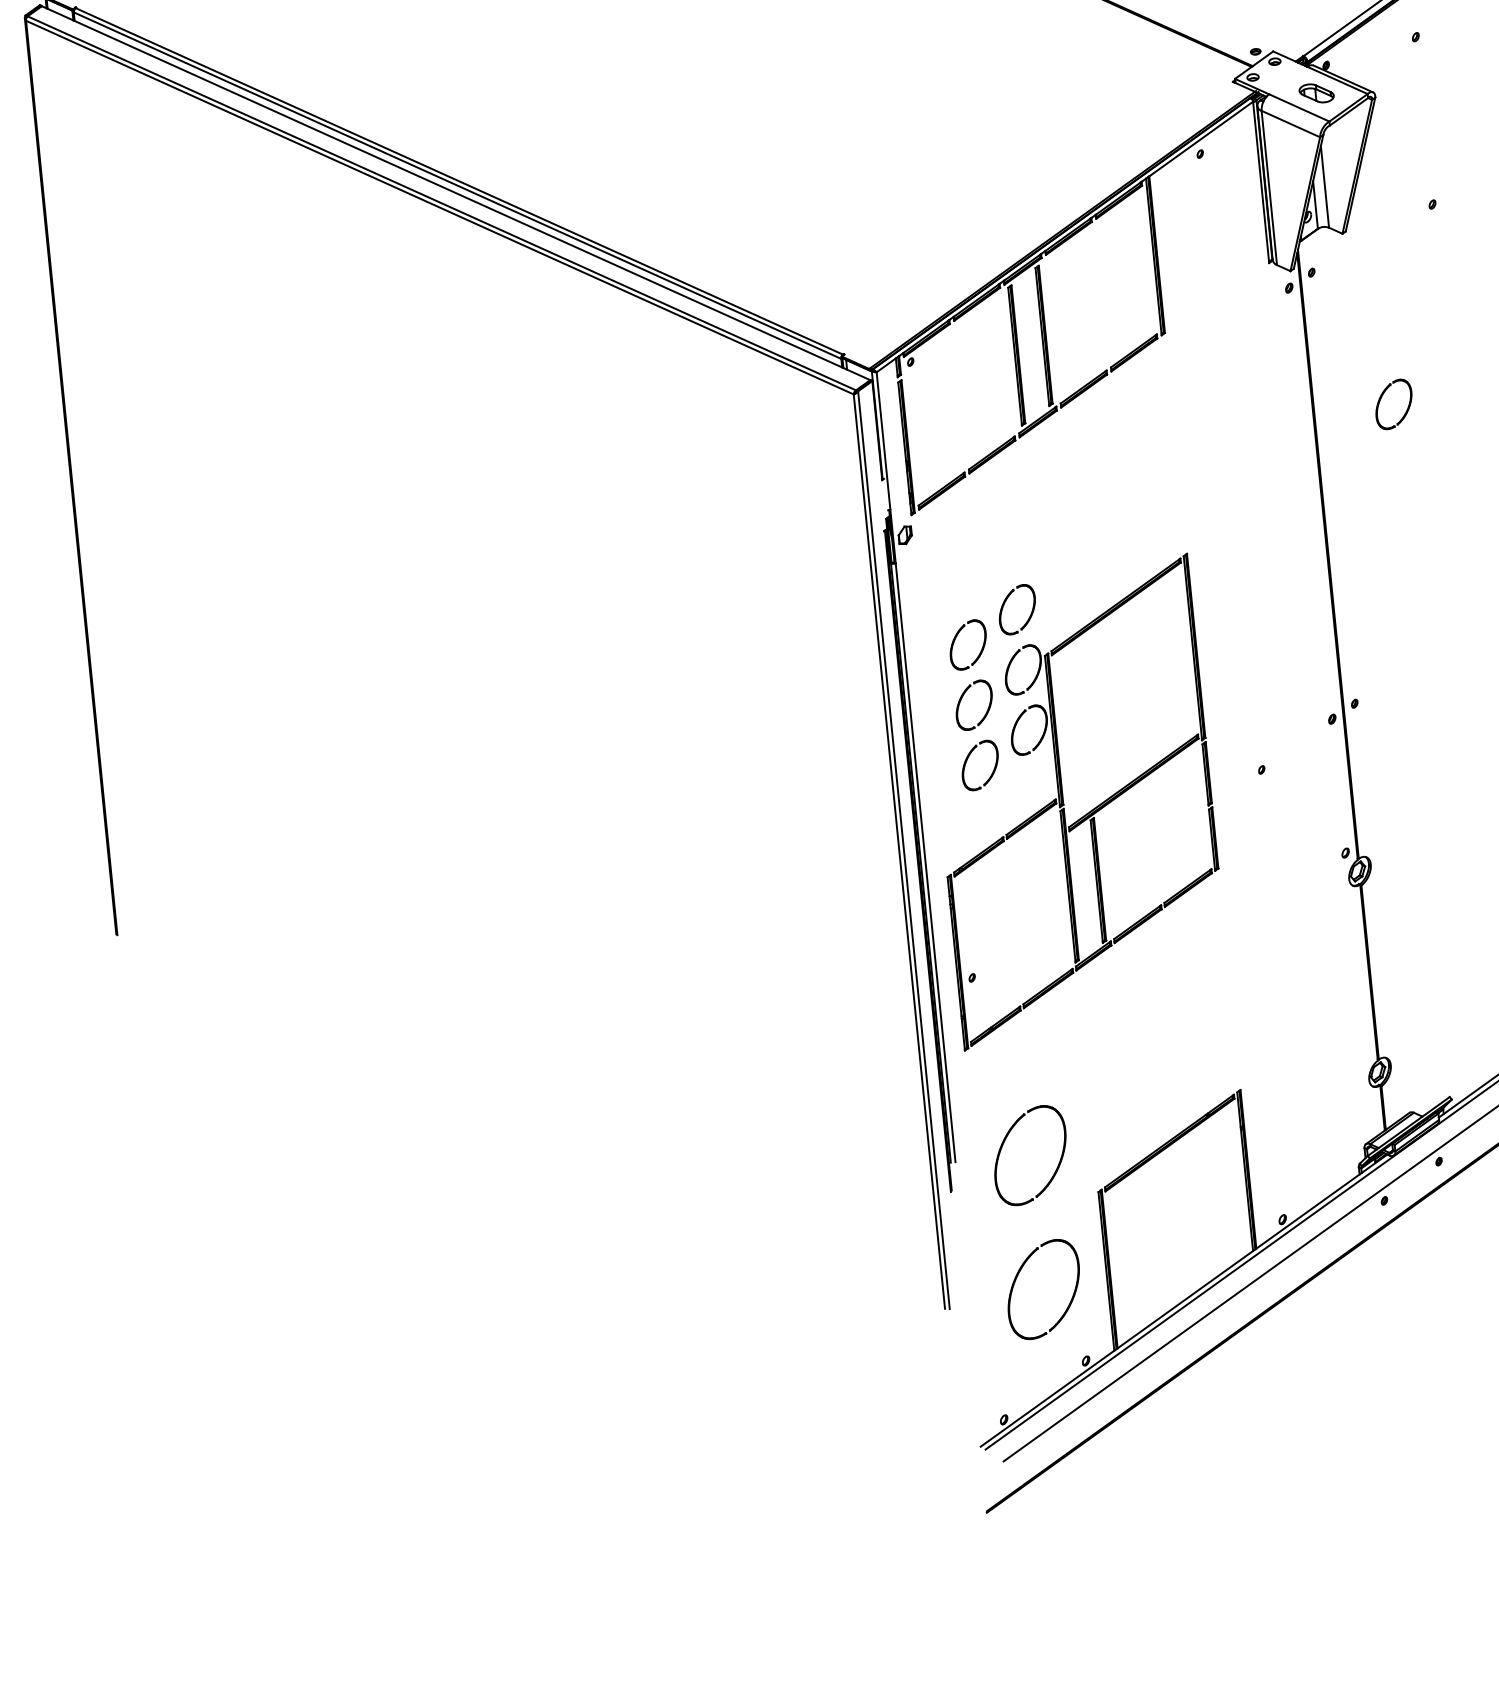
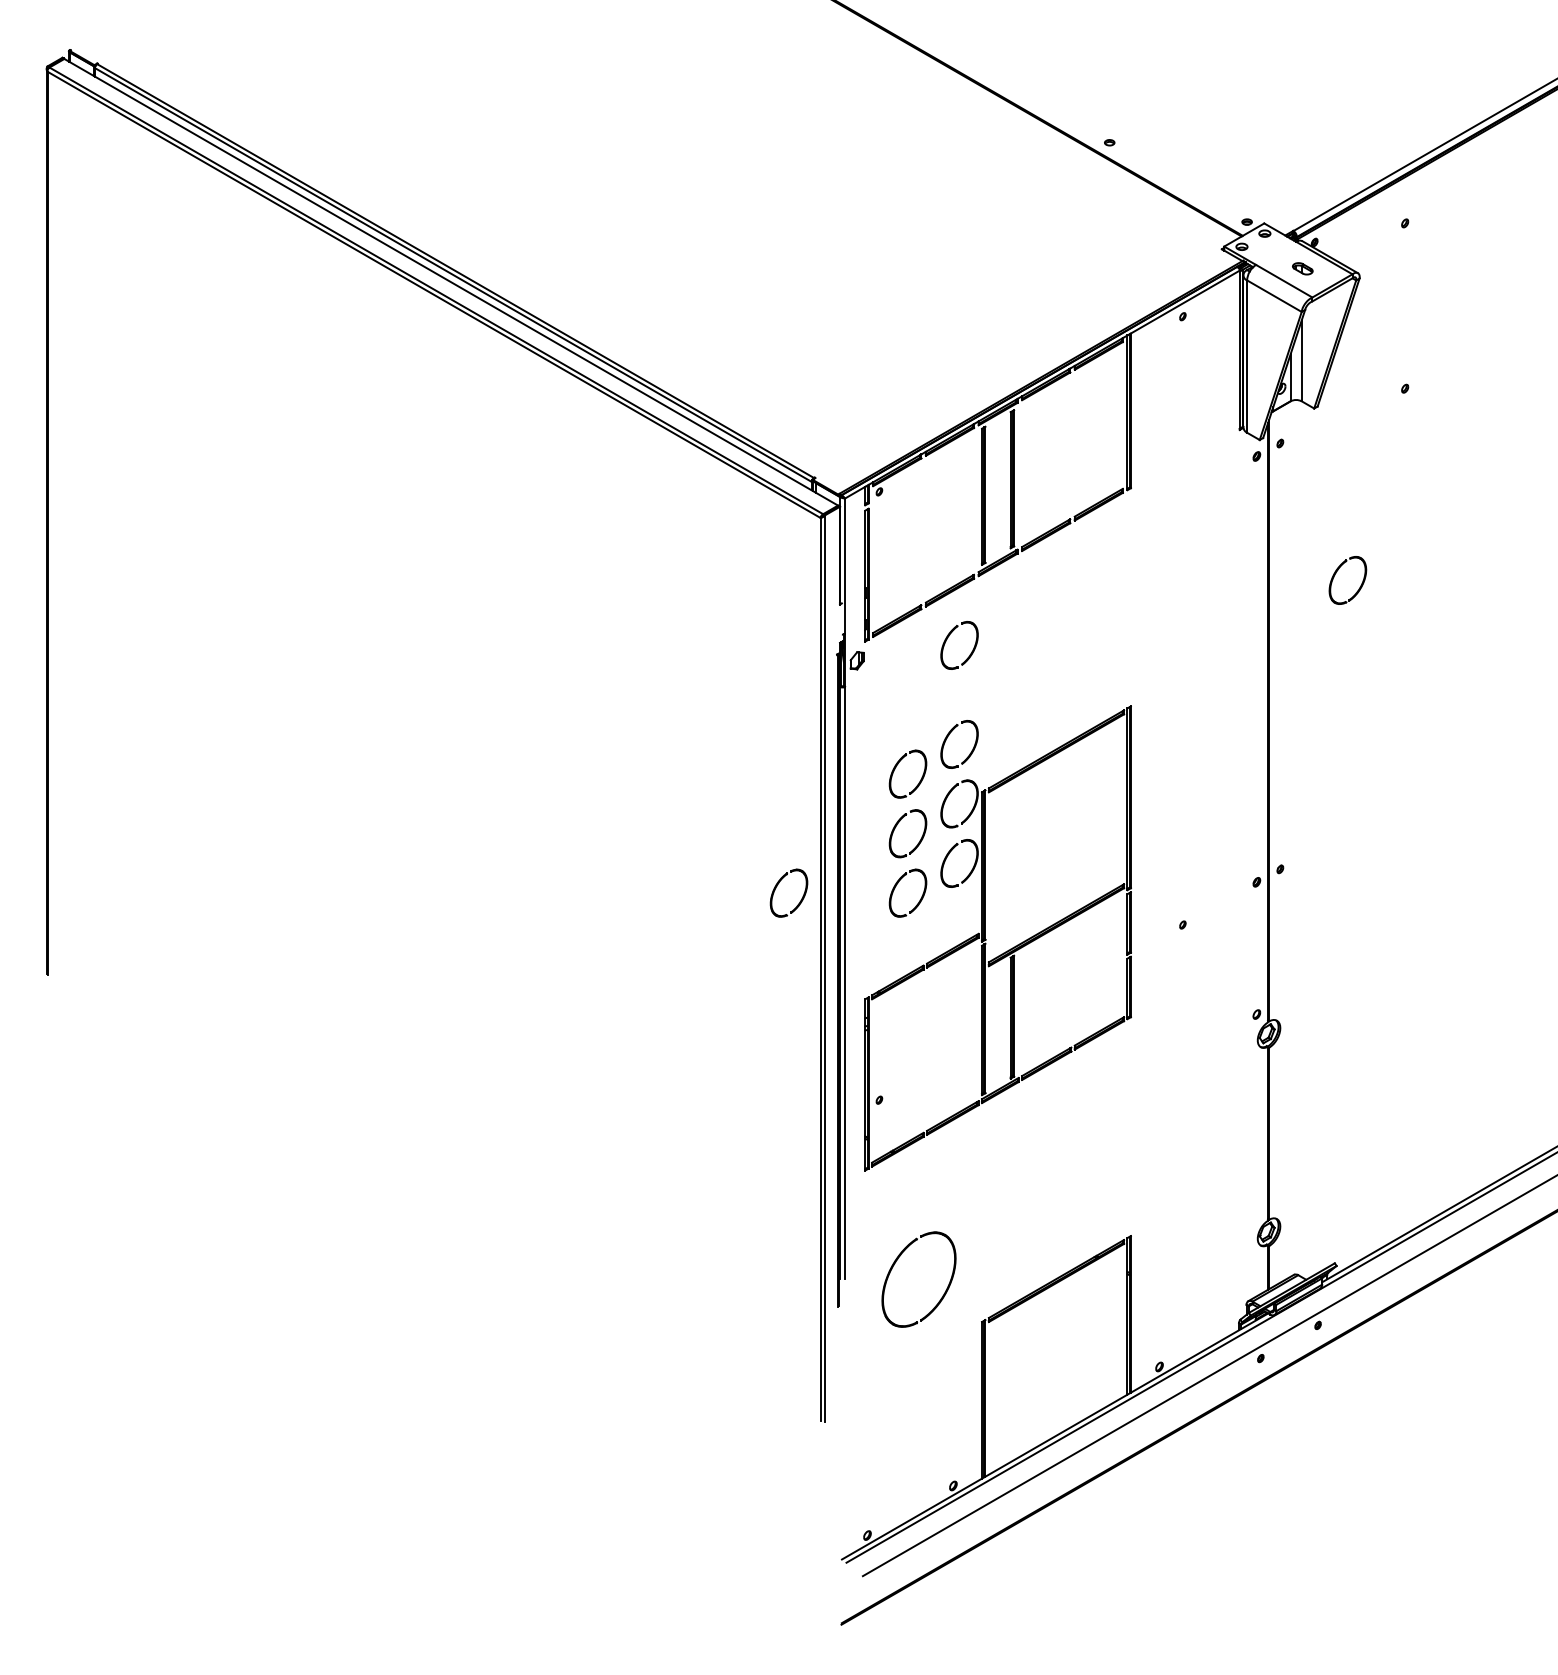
part: (1316, 93) -> (1302, 268), size x0.6
part: (994, 504) -> (947, 639), added
part: (847, 771) -> (777, 886), added
part: (1018, 1276) -> (895, 1396), removed

